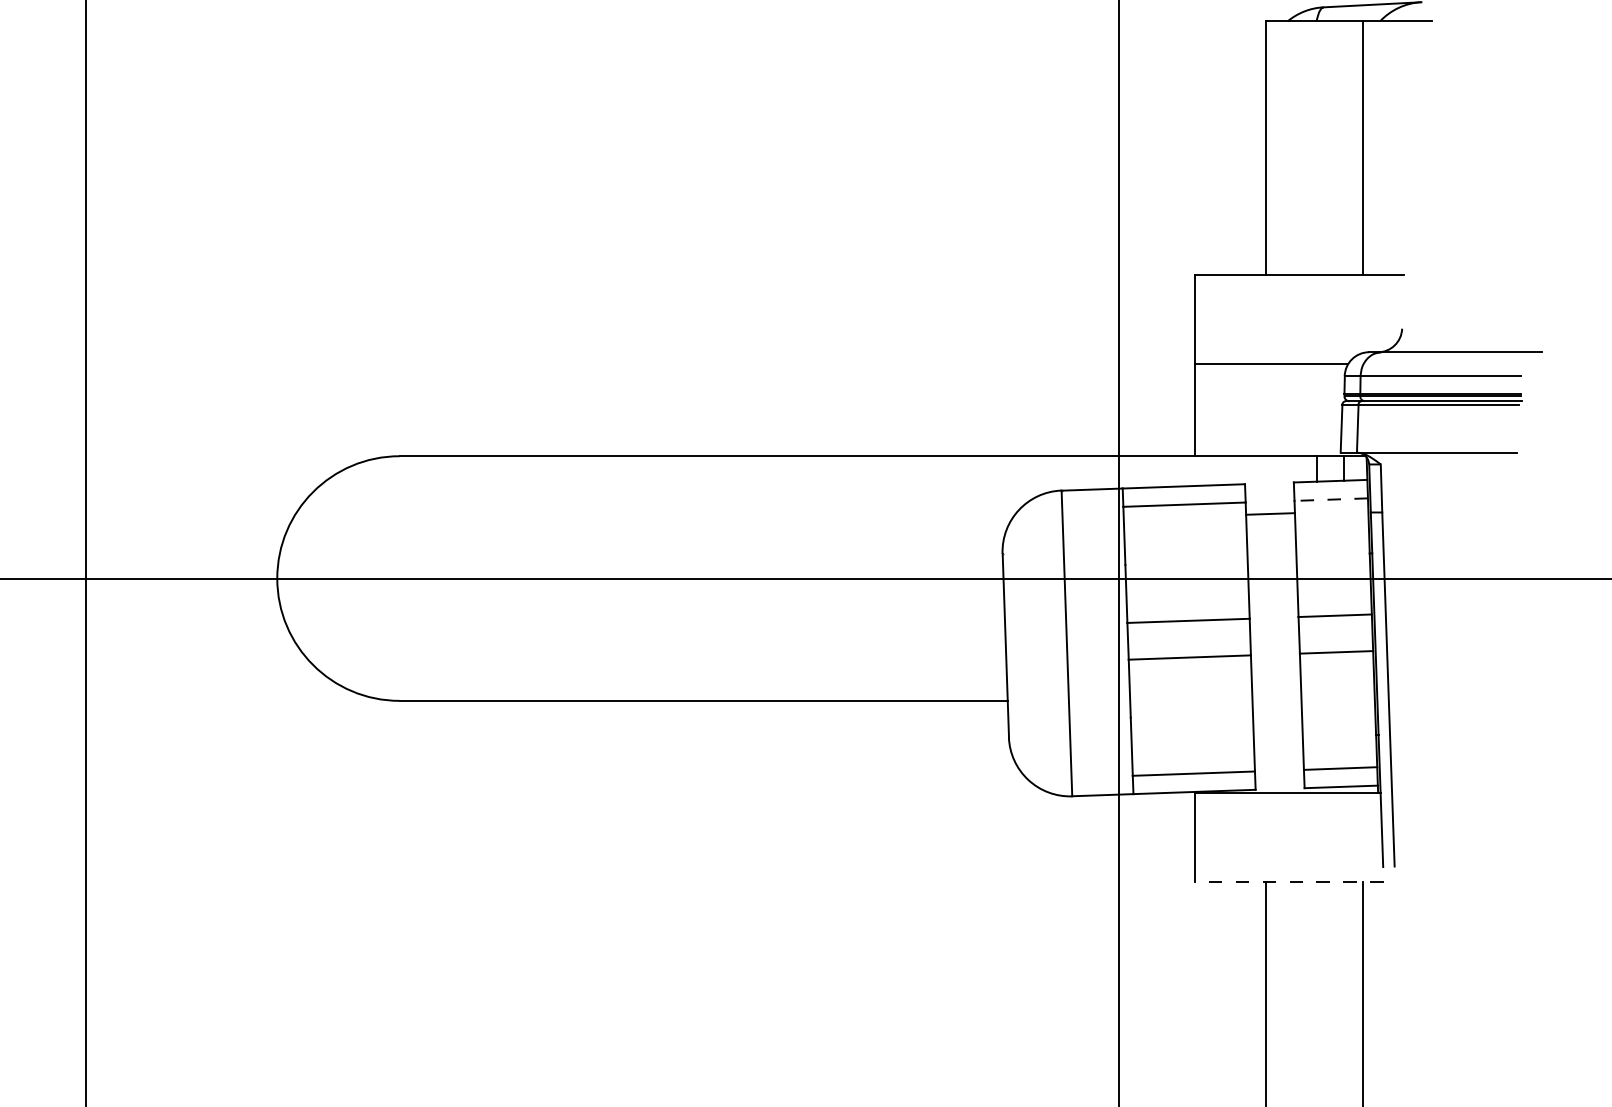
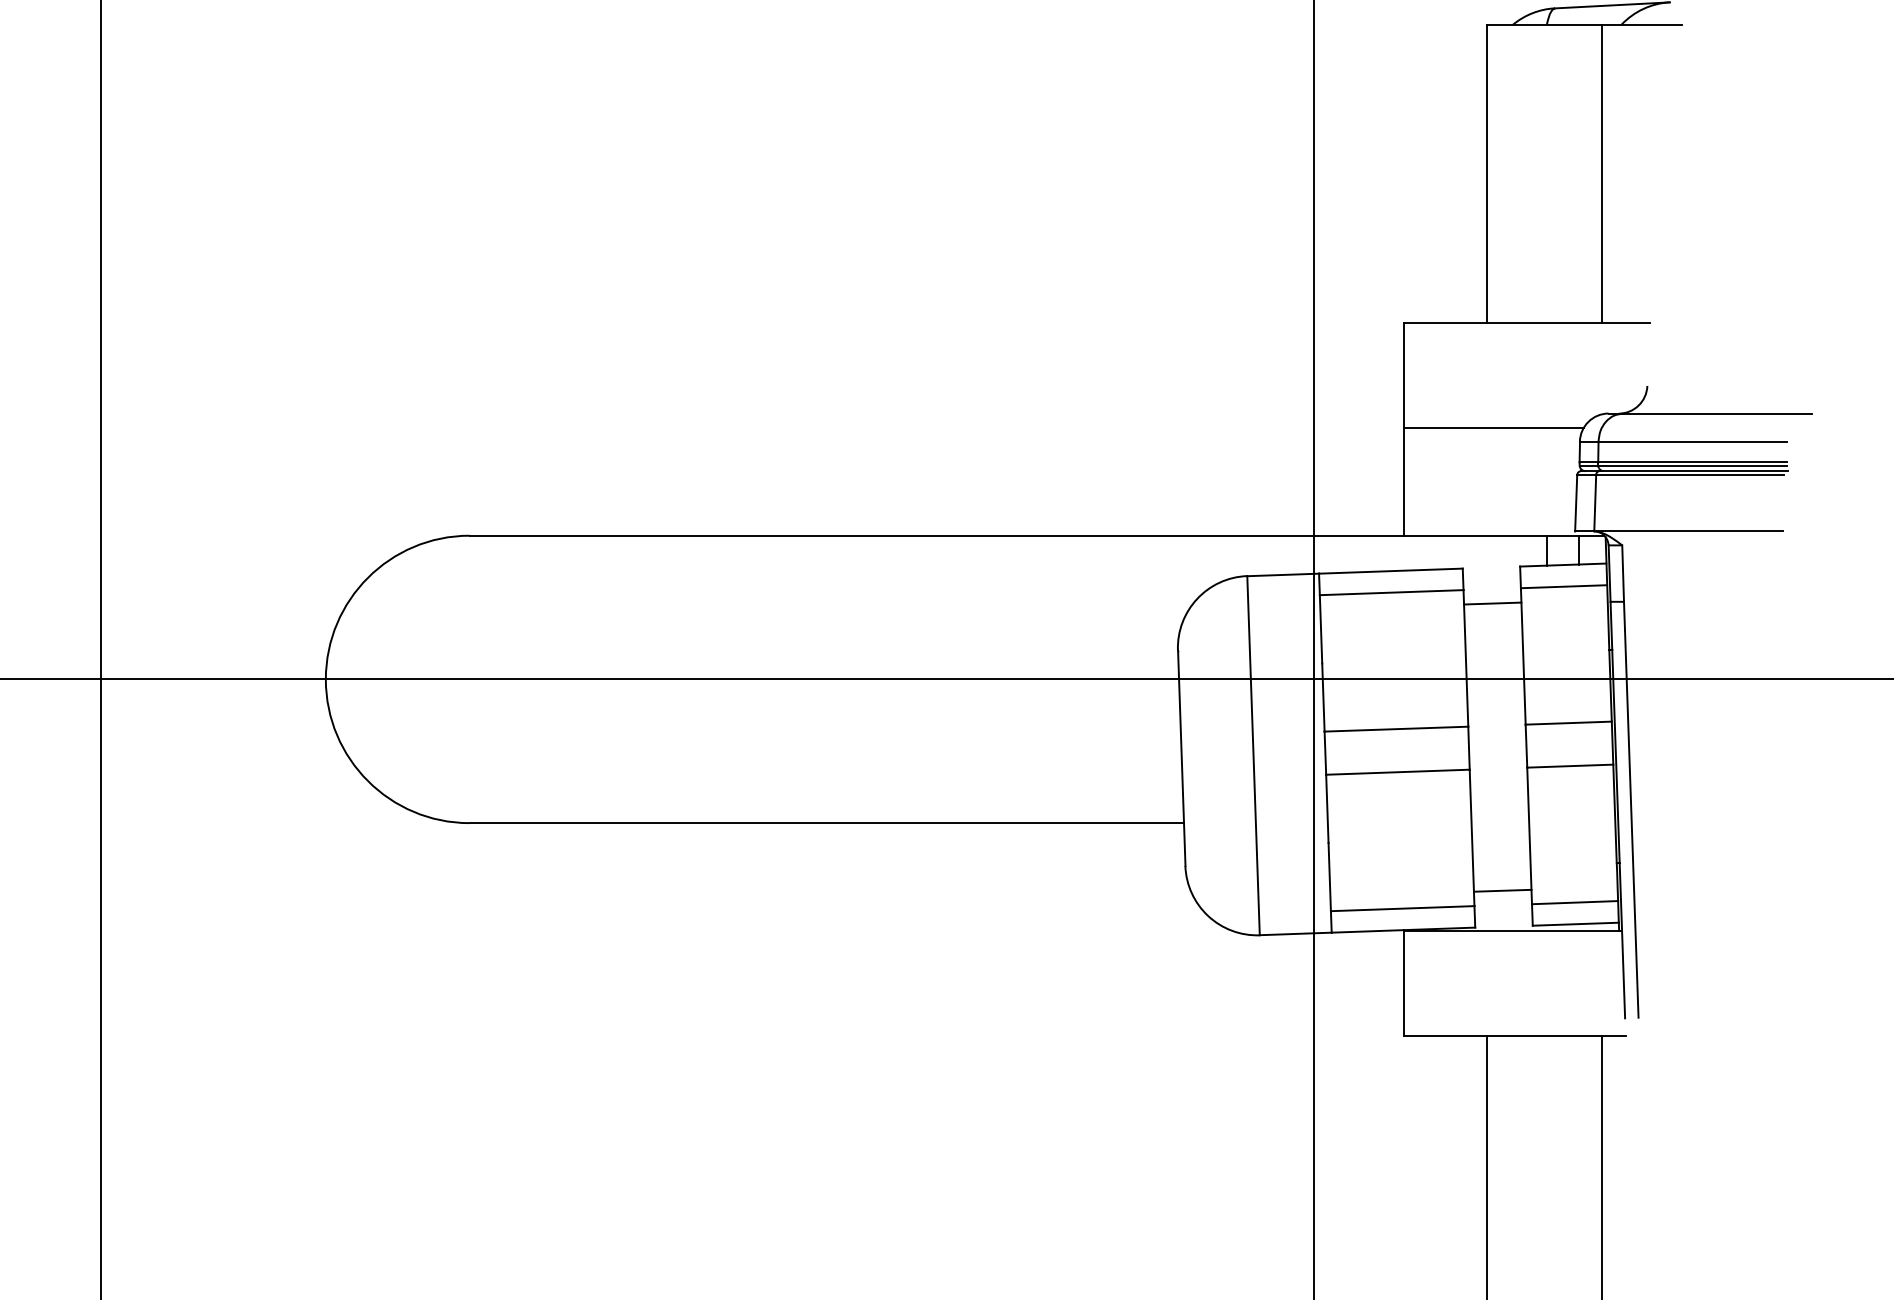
line: (1330, 499) -> (1563, 586), dashed -> solid
line: (1278, 758) -> (1502, 890), added
line: (1289, 881) -> (1514, 1035), dashed -> solid

